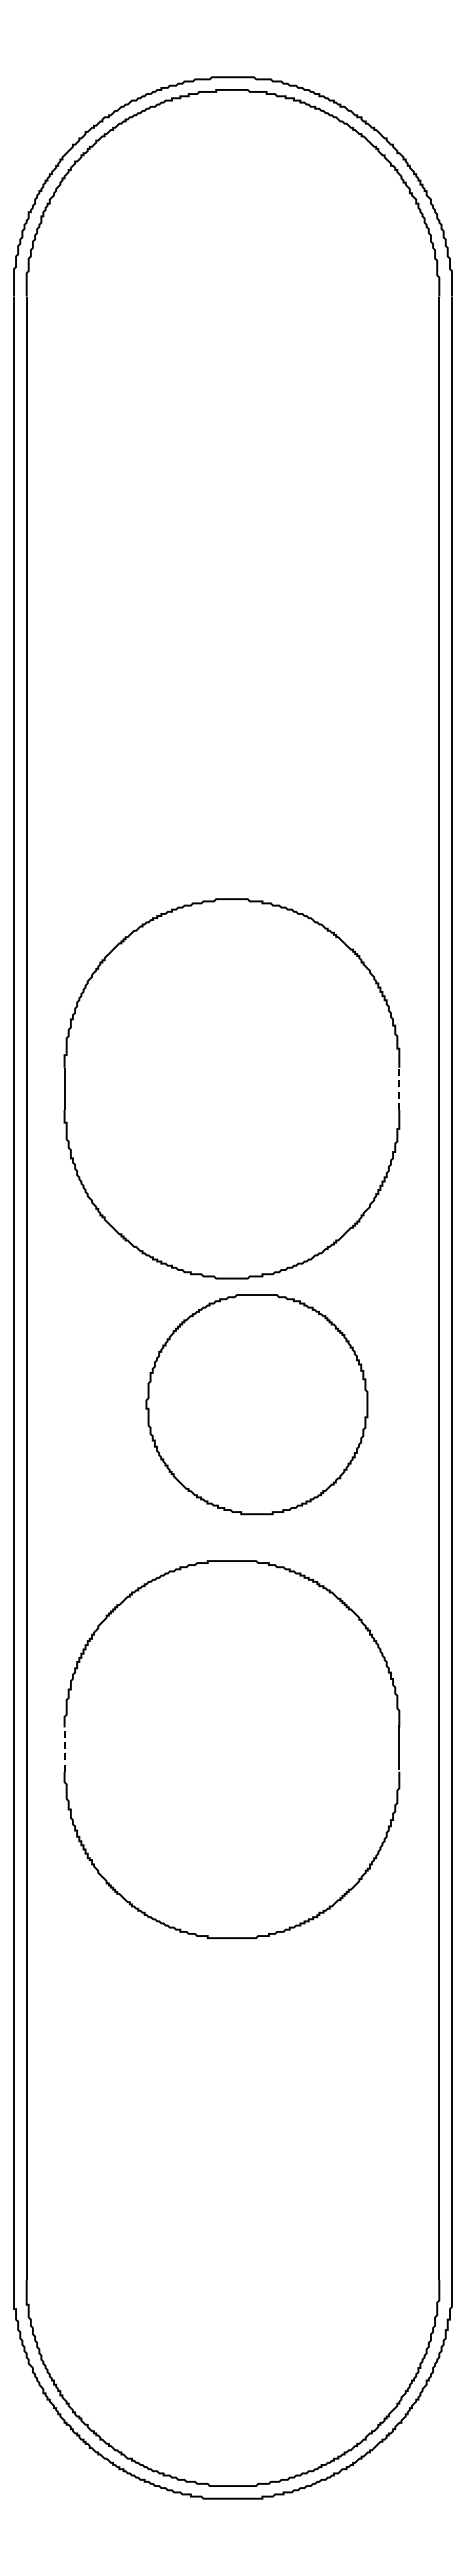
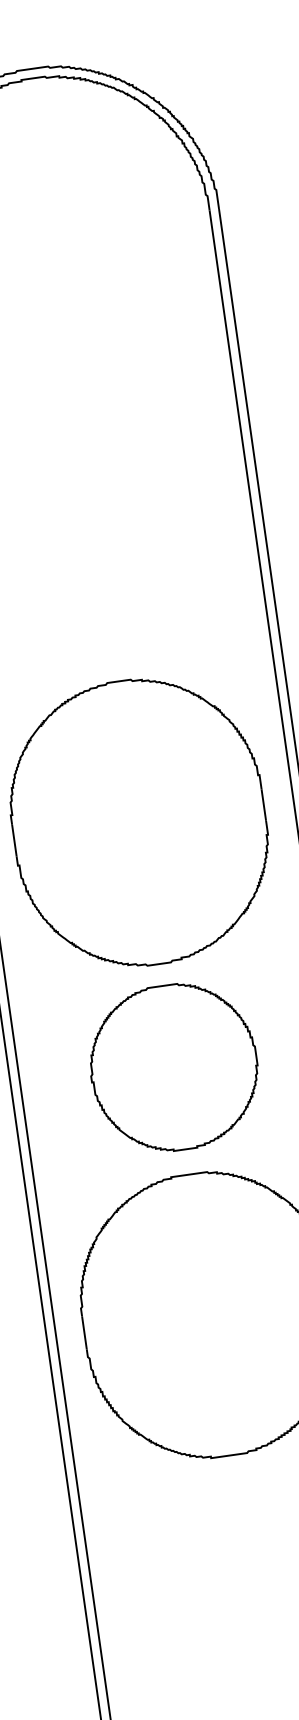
line: (399, 1088) -> (263, 804), dashed -> solid
part: (256, 1404) -> (173, 1067), moved
line: (64, 1749) -> (84, 1332), dashed -> solid

